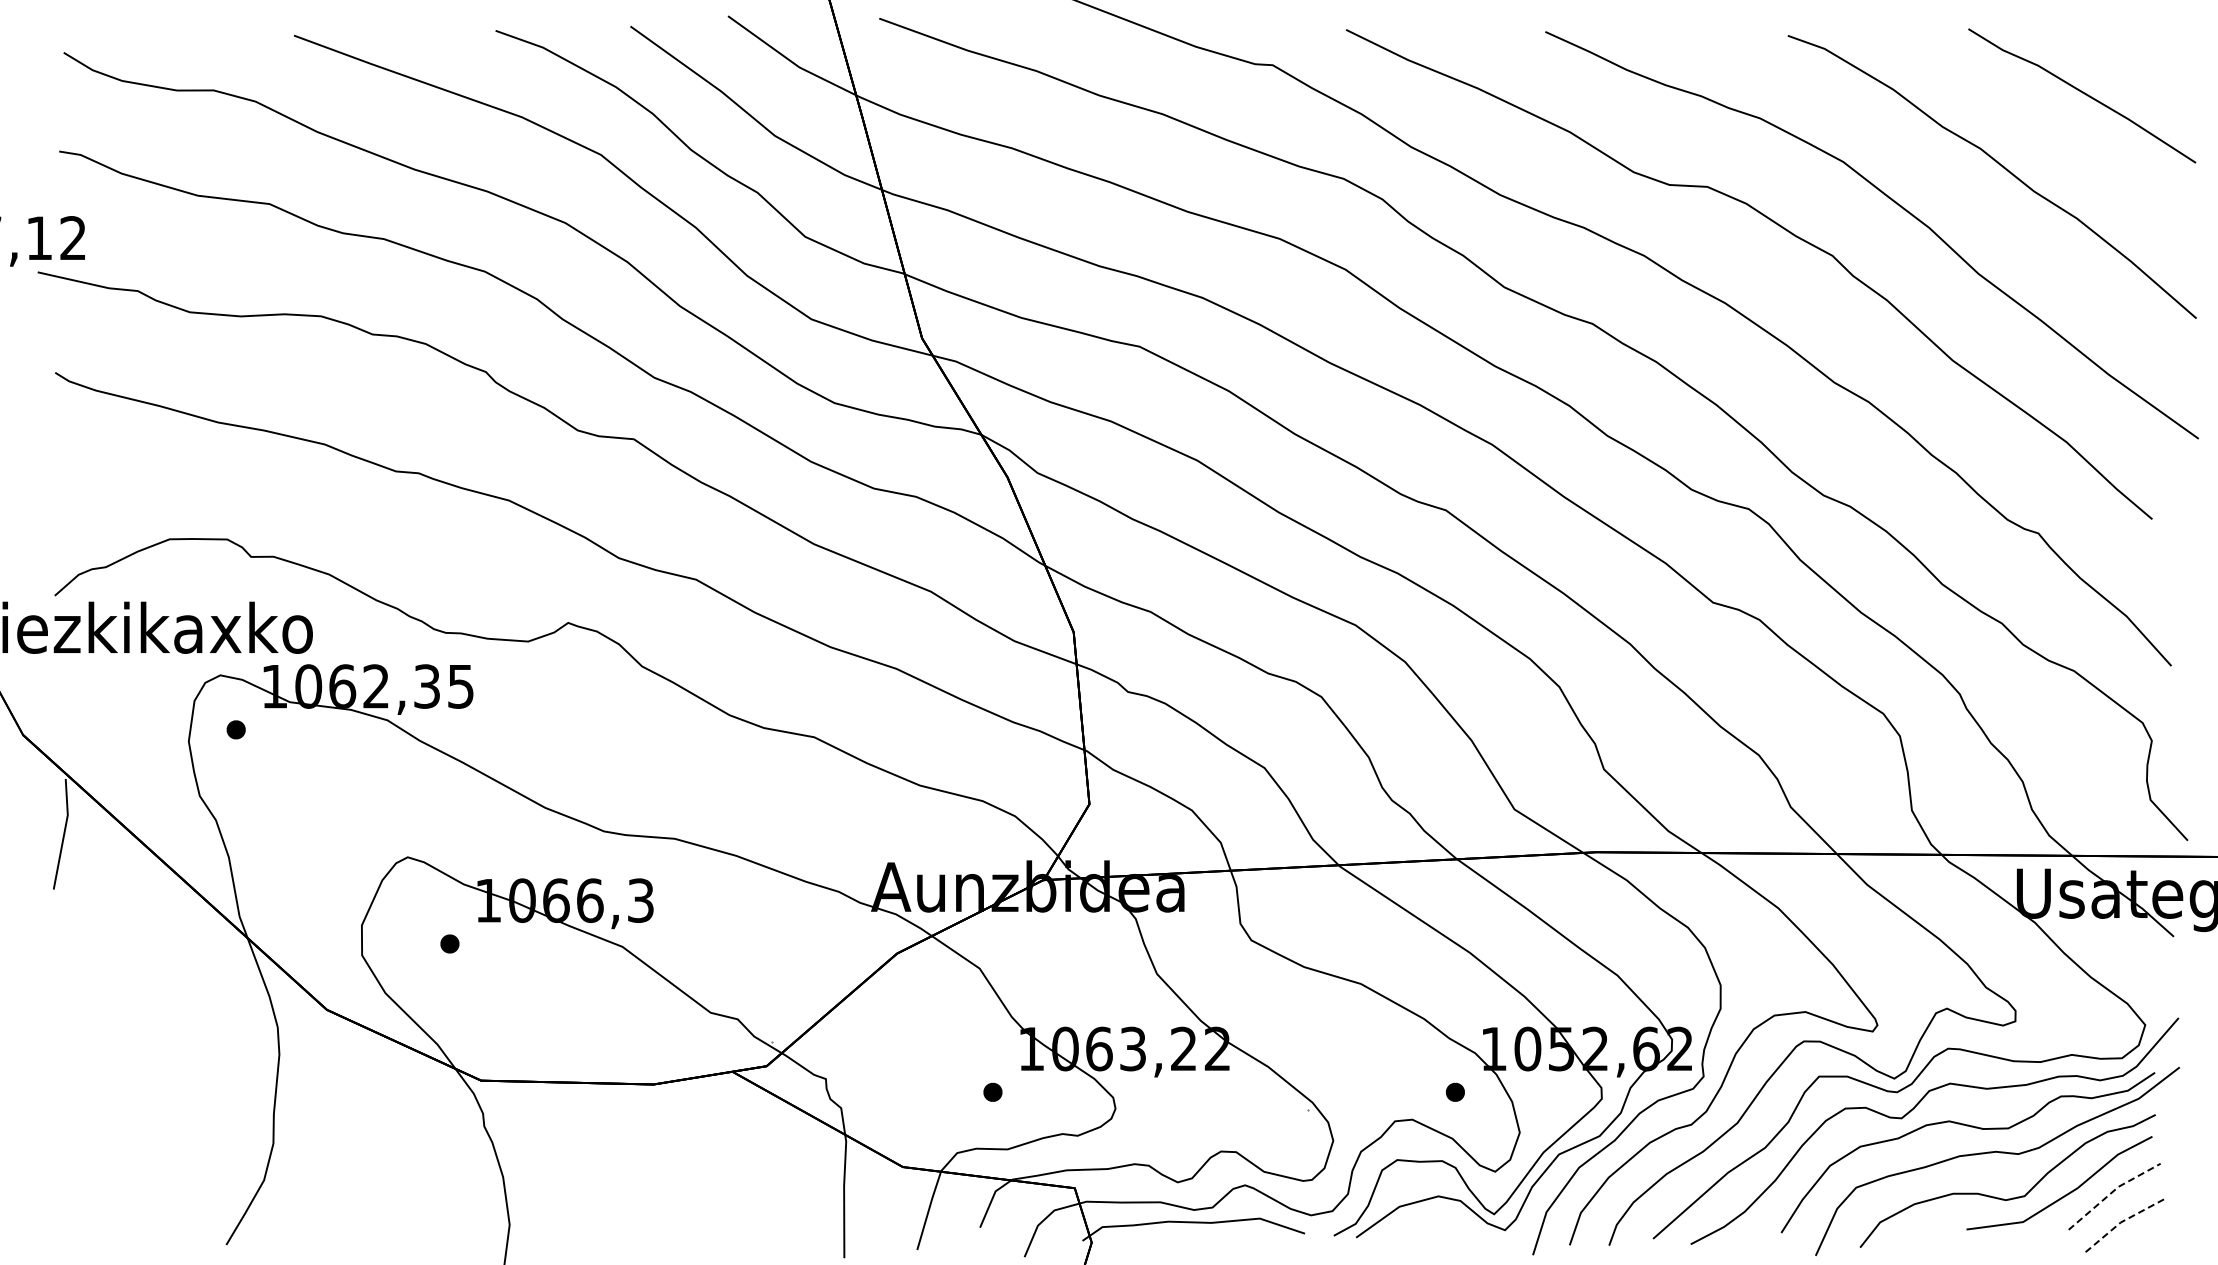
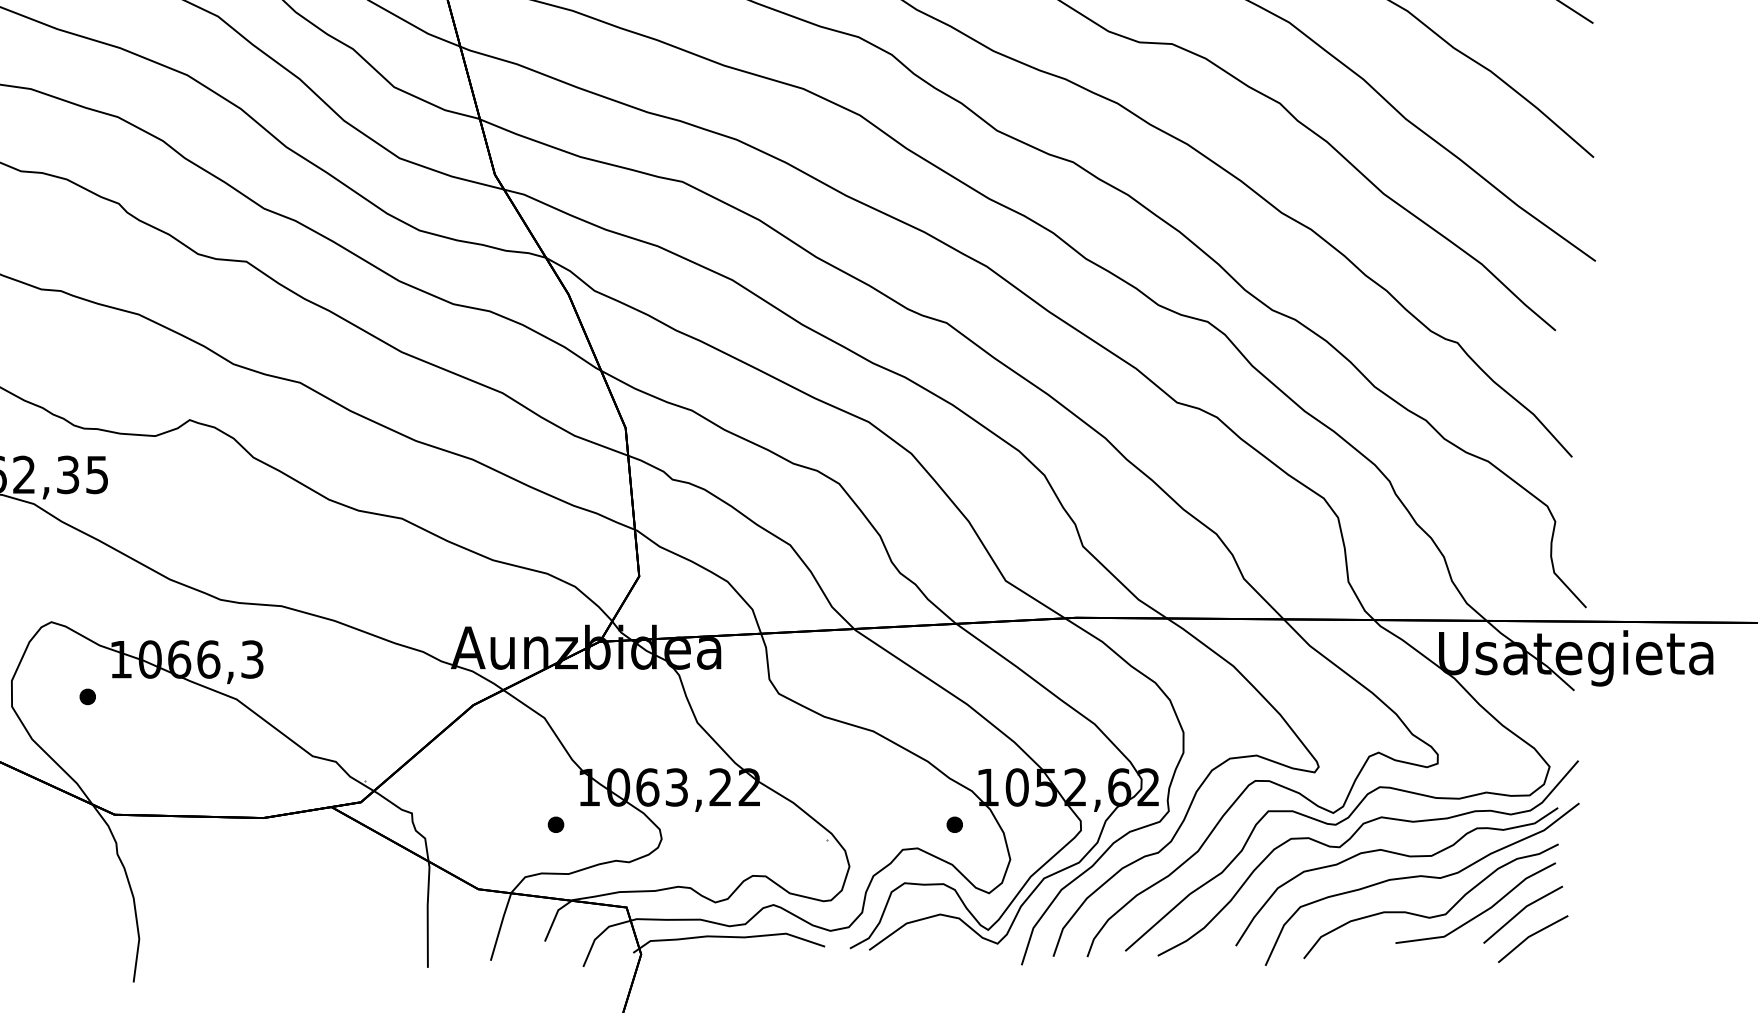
line: (2112, 1192) -> (1521, 911), dashed -> solid
line: (2123, 1221) -> (1530, 936), dashed -> solid

